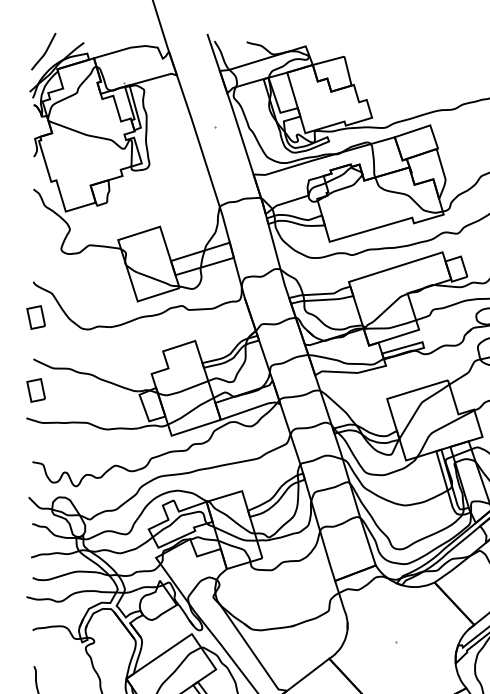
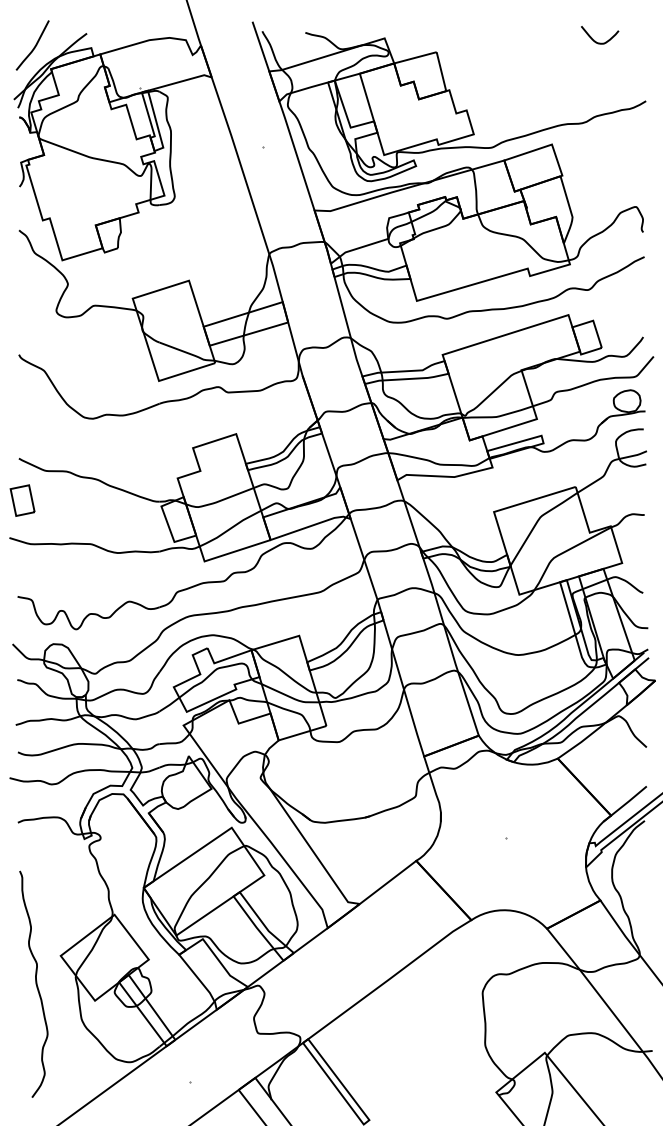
curve: (466, 49) -> (600, 42), added
part: (36, 317) -> (22, 402), removed

